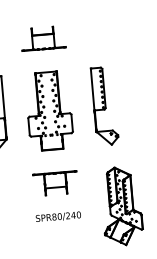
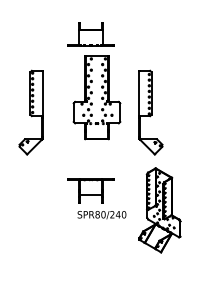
part: (48, 110) -> (96, 97), moved
part: (121, 206) -> (159, 210), moved
text: (58, 217) -> (101, 215), moved

